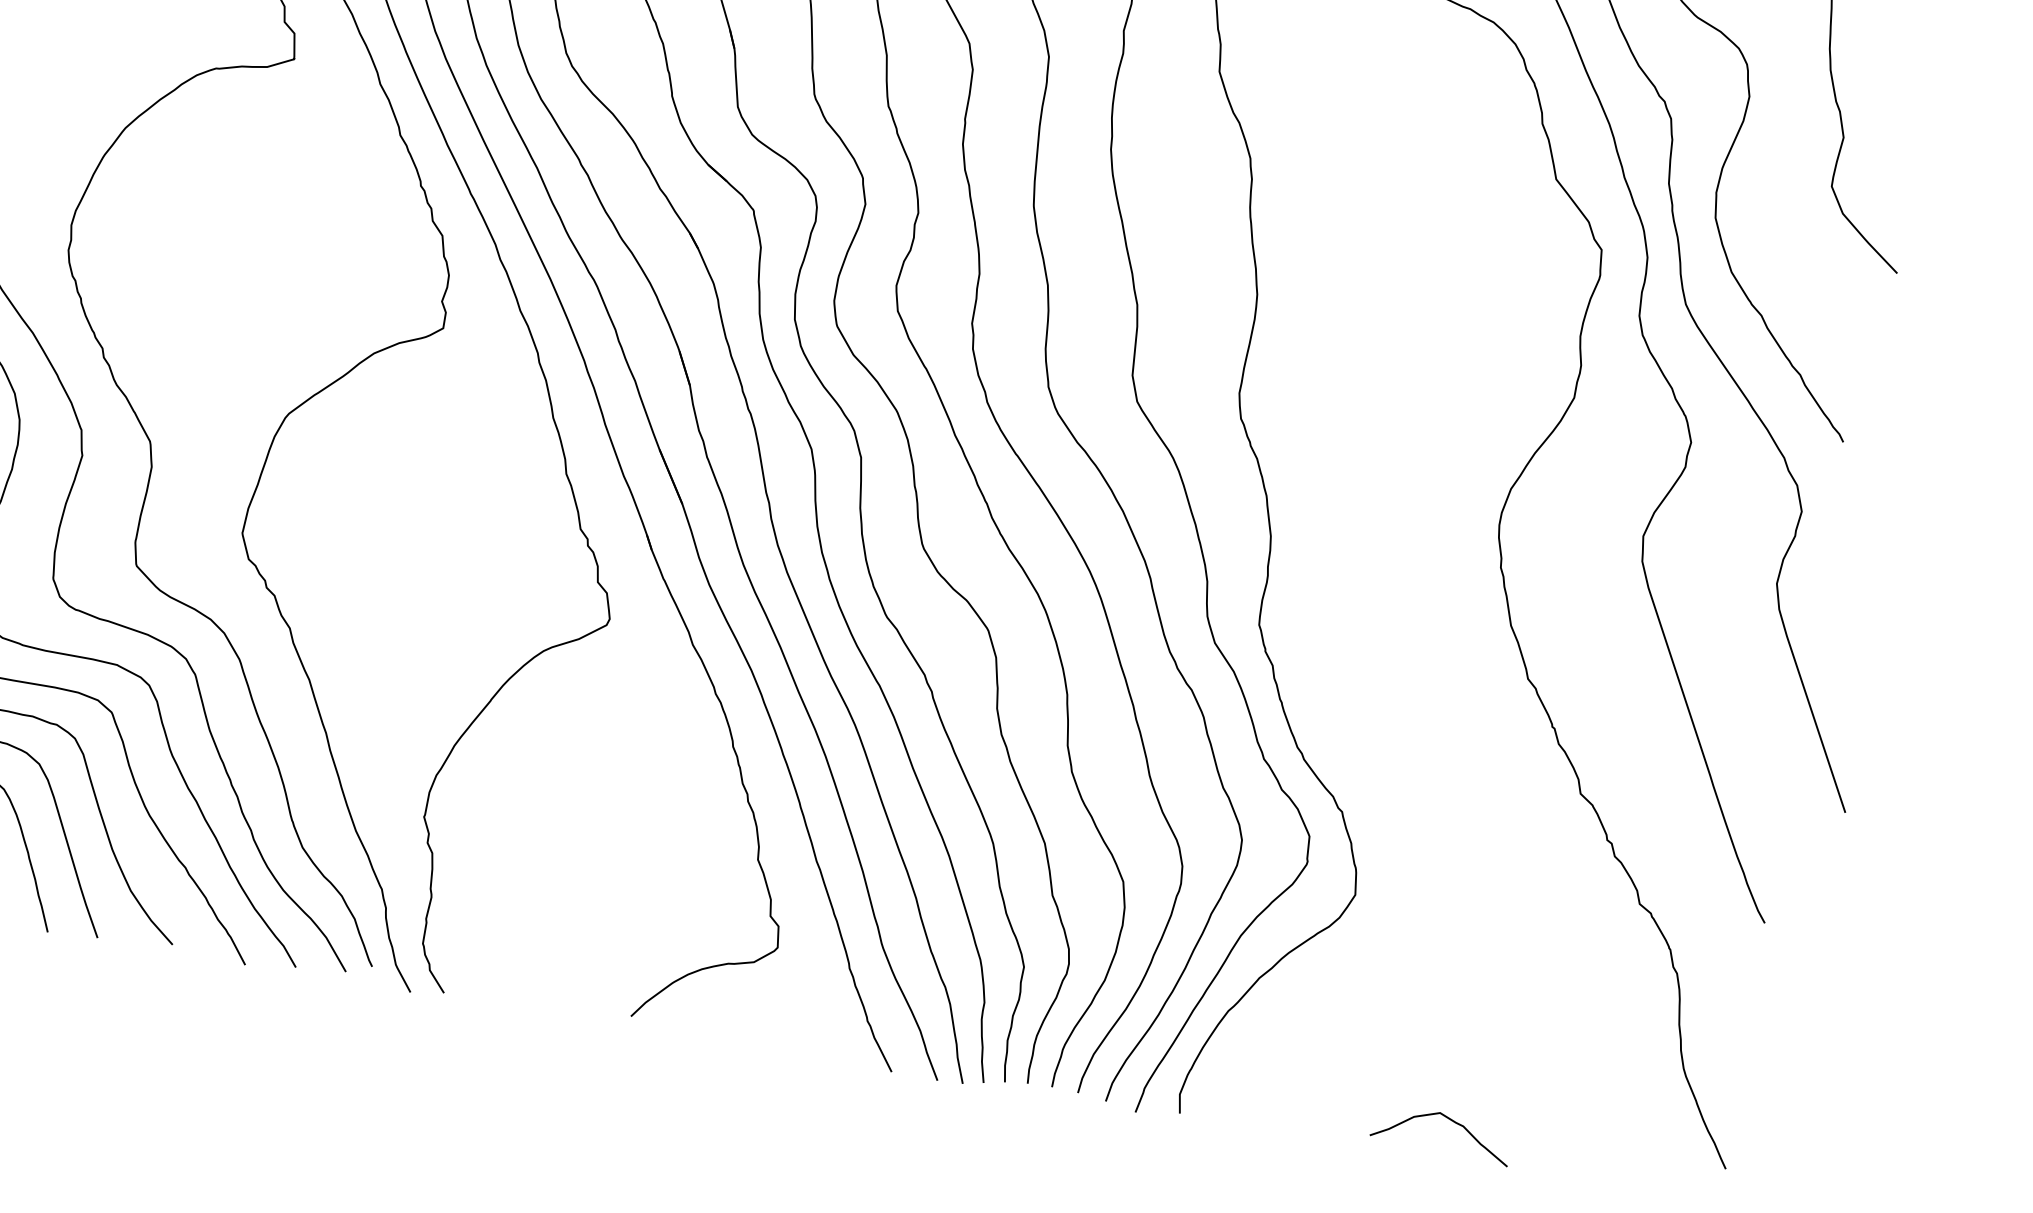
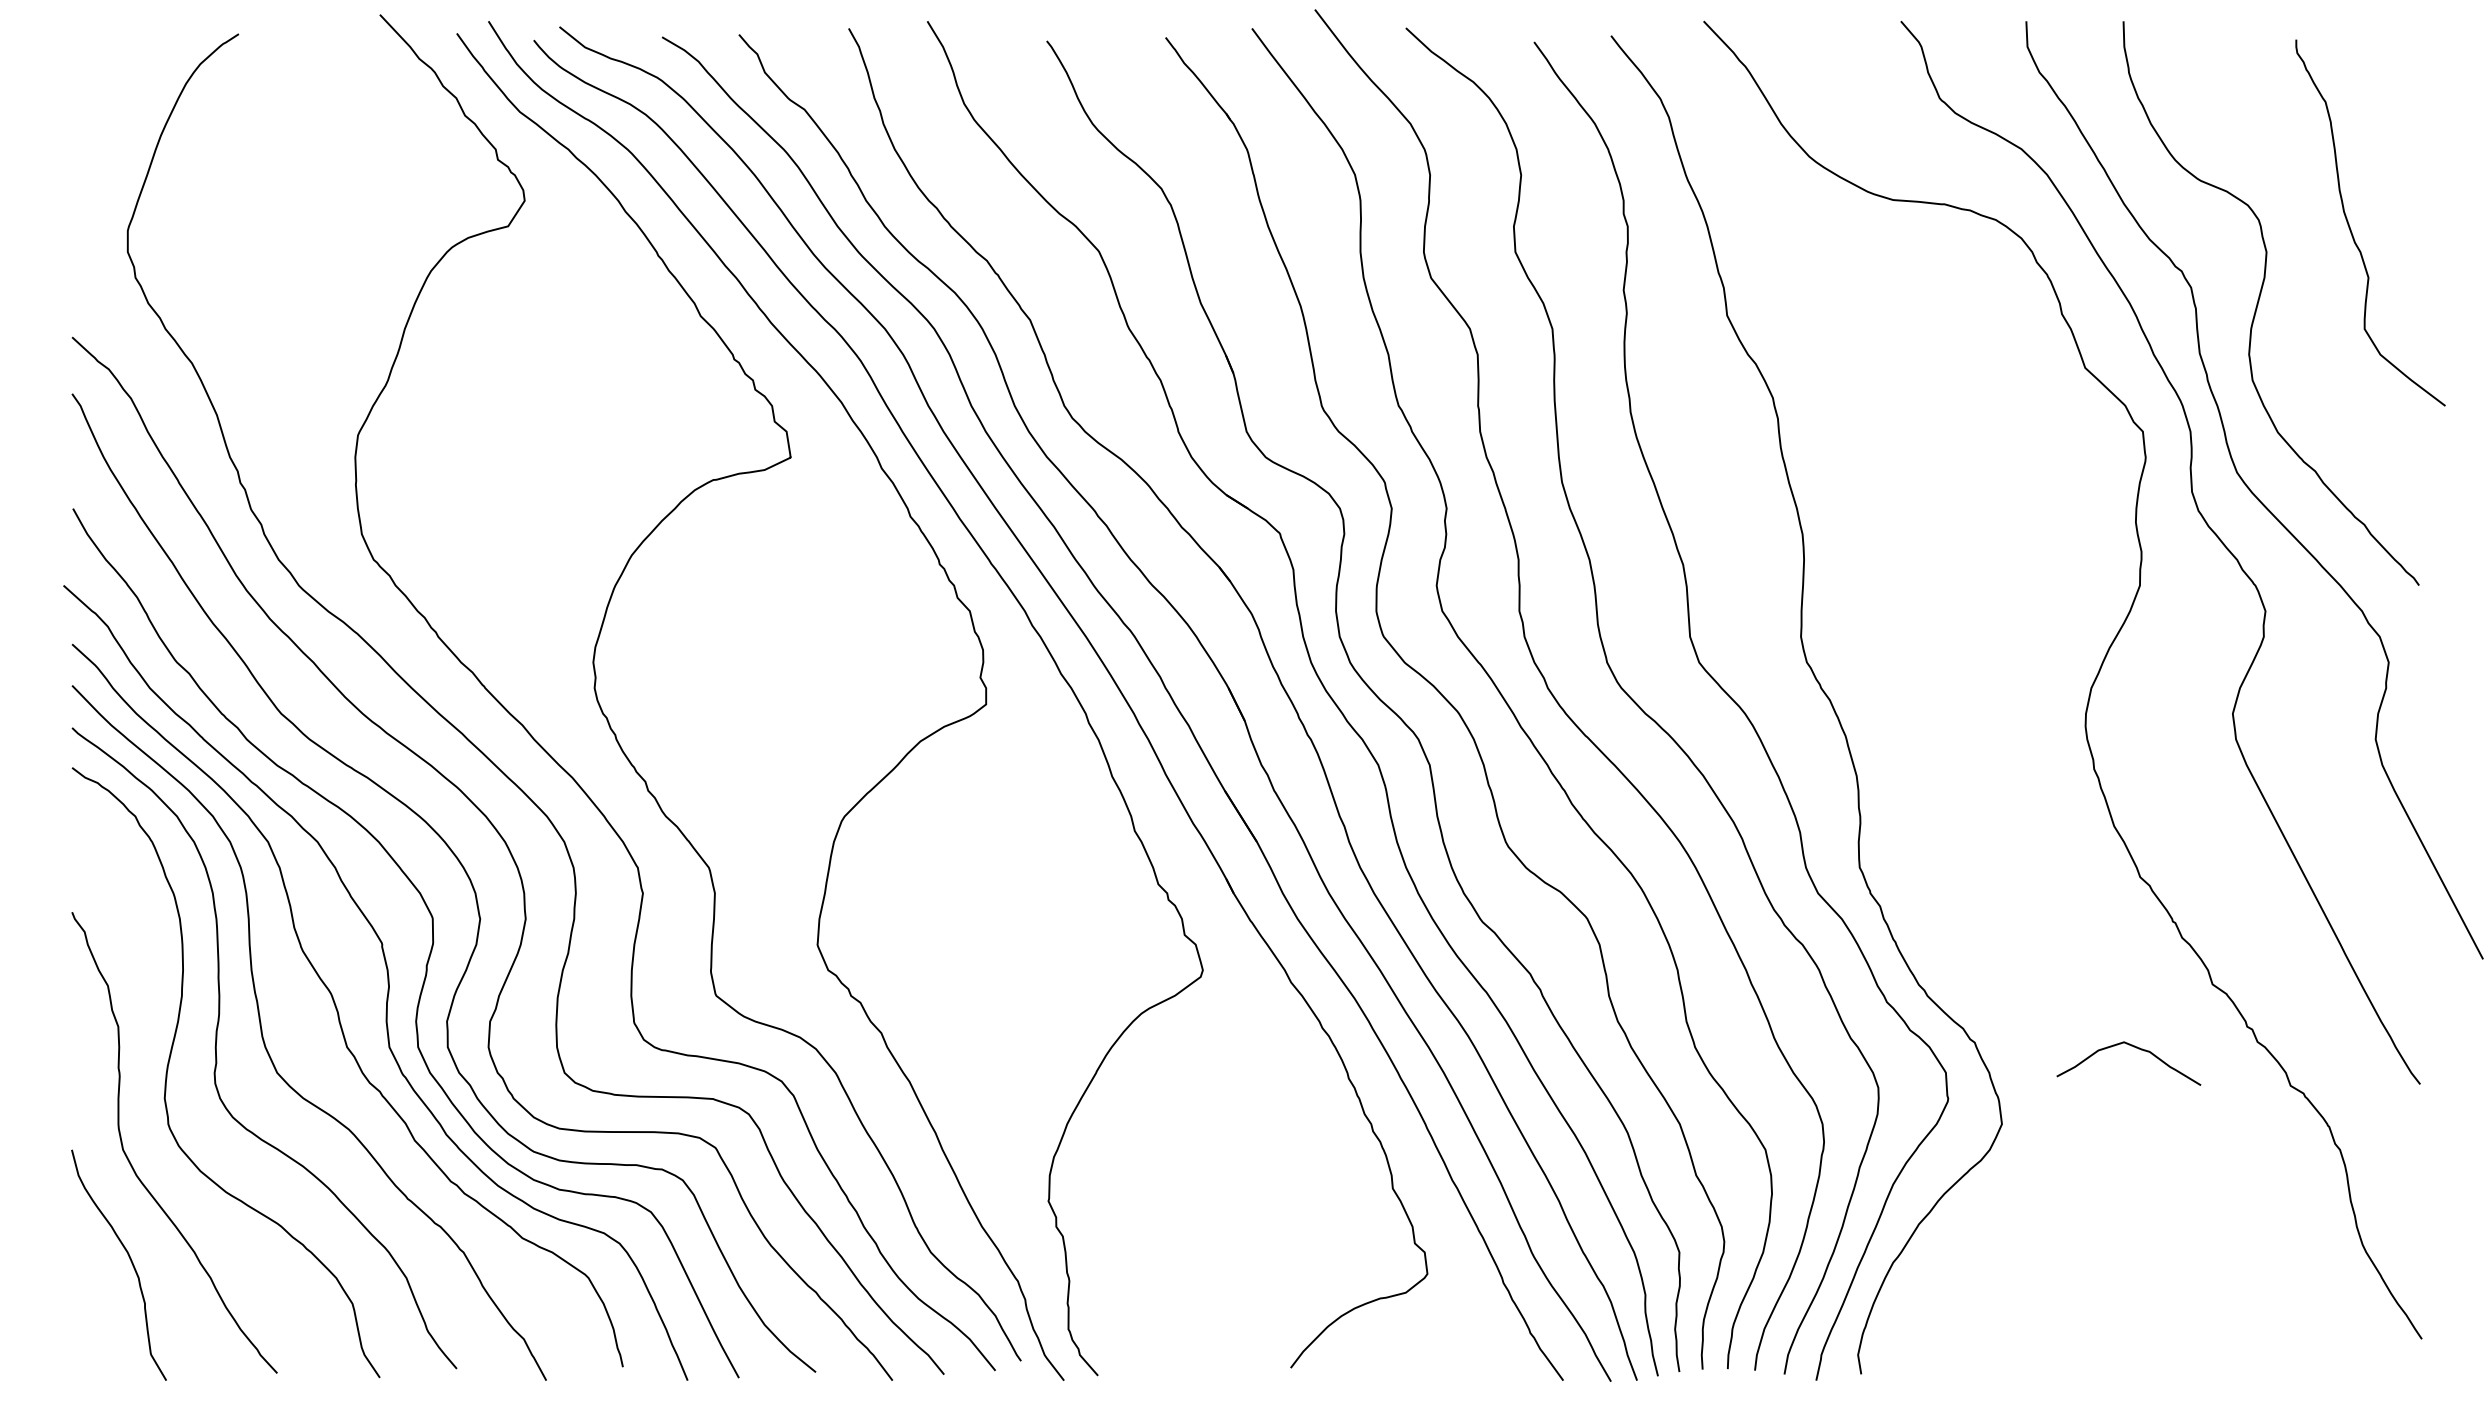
curve: (1448, 1119) -> (2133, 1047), moved

